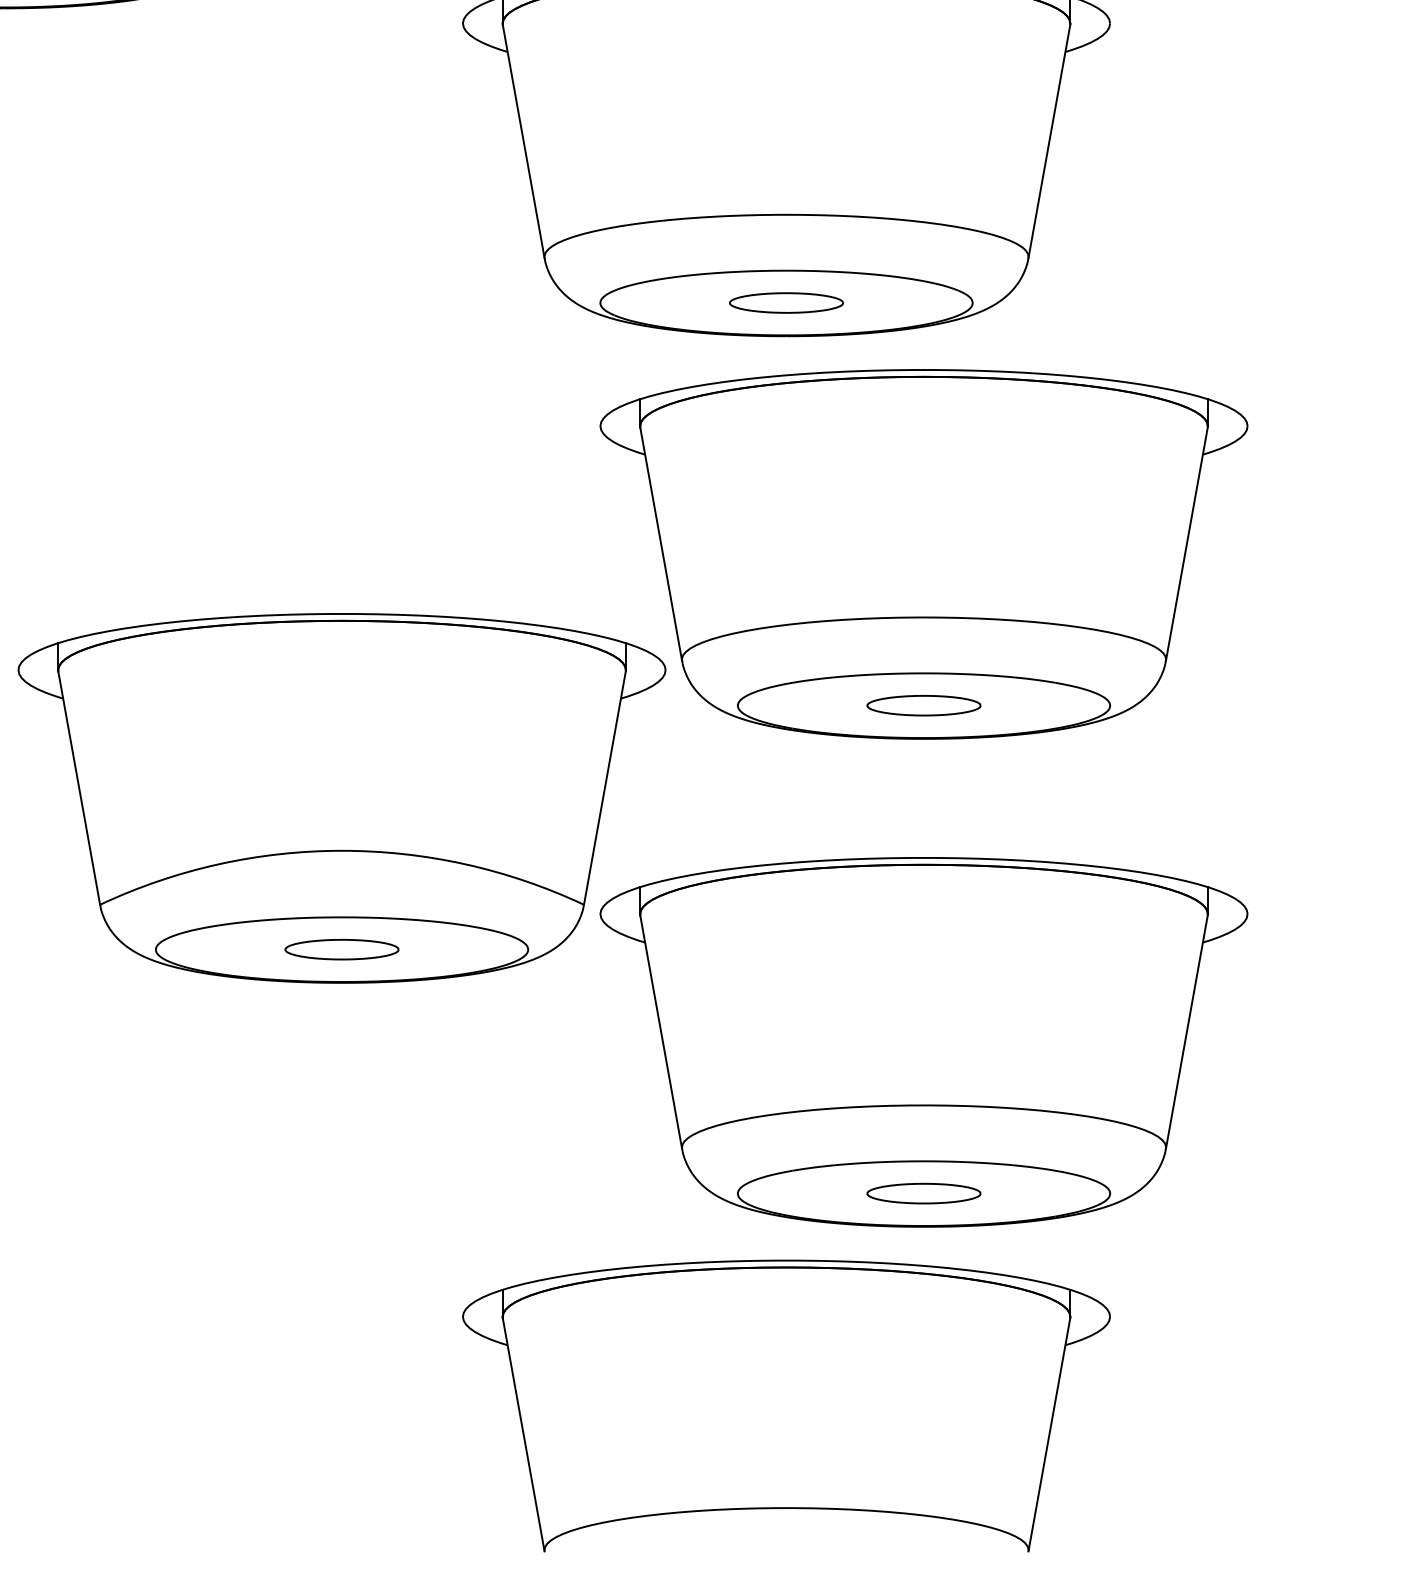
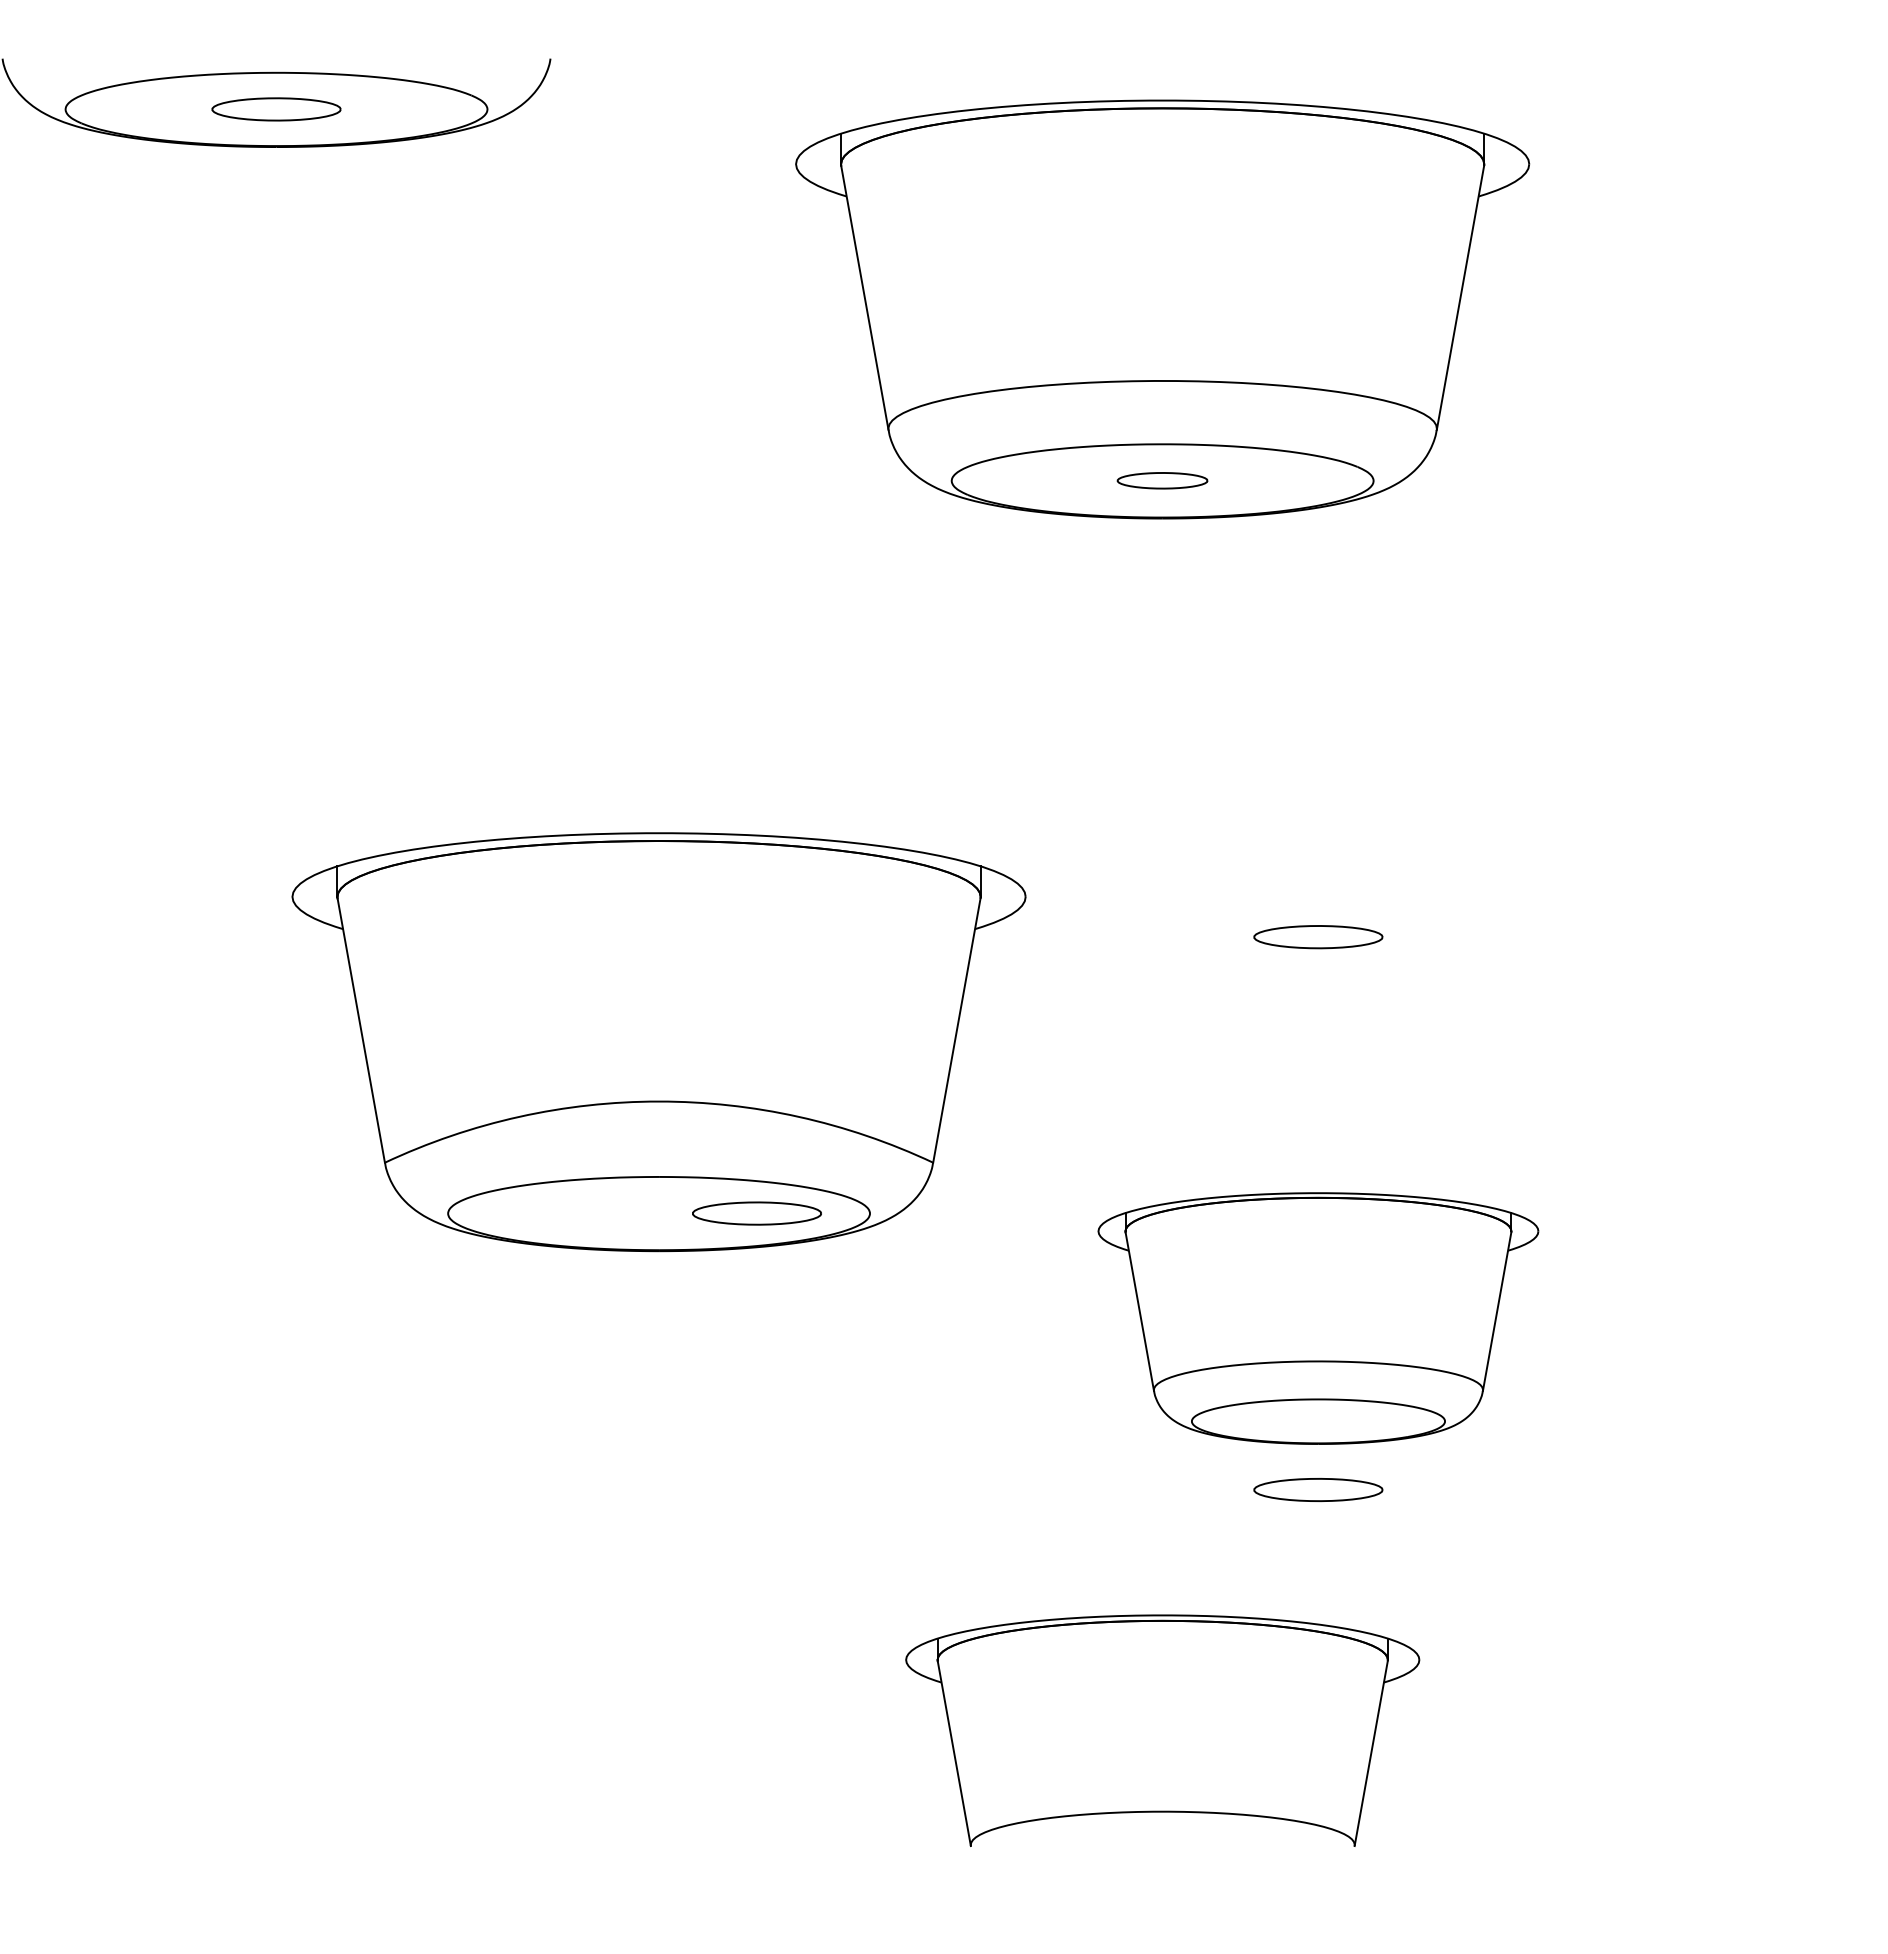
part: (786, 302) -> (1162, 480), size x0.7
part: (924, 554) -> (1318, 765), removed
part: (341, 949) -> (756, 1213), moved
part: (924, 1042) -> (1318, 1318), size x0.6
part: (786, 1405) -> (1162, 1730), size x0.7

